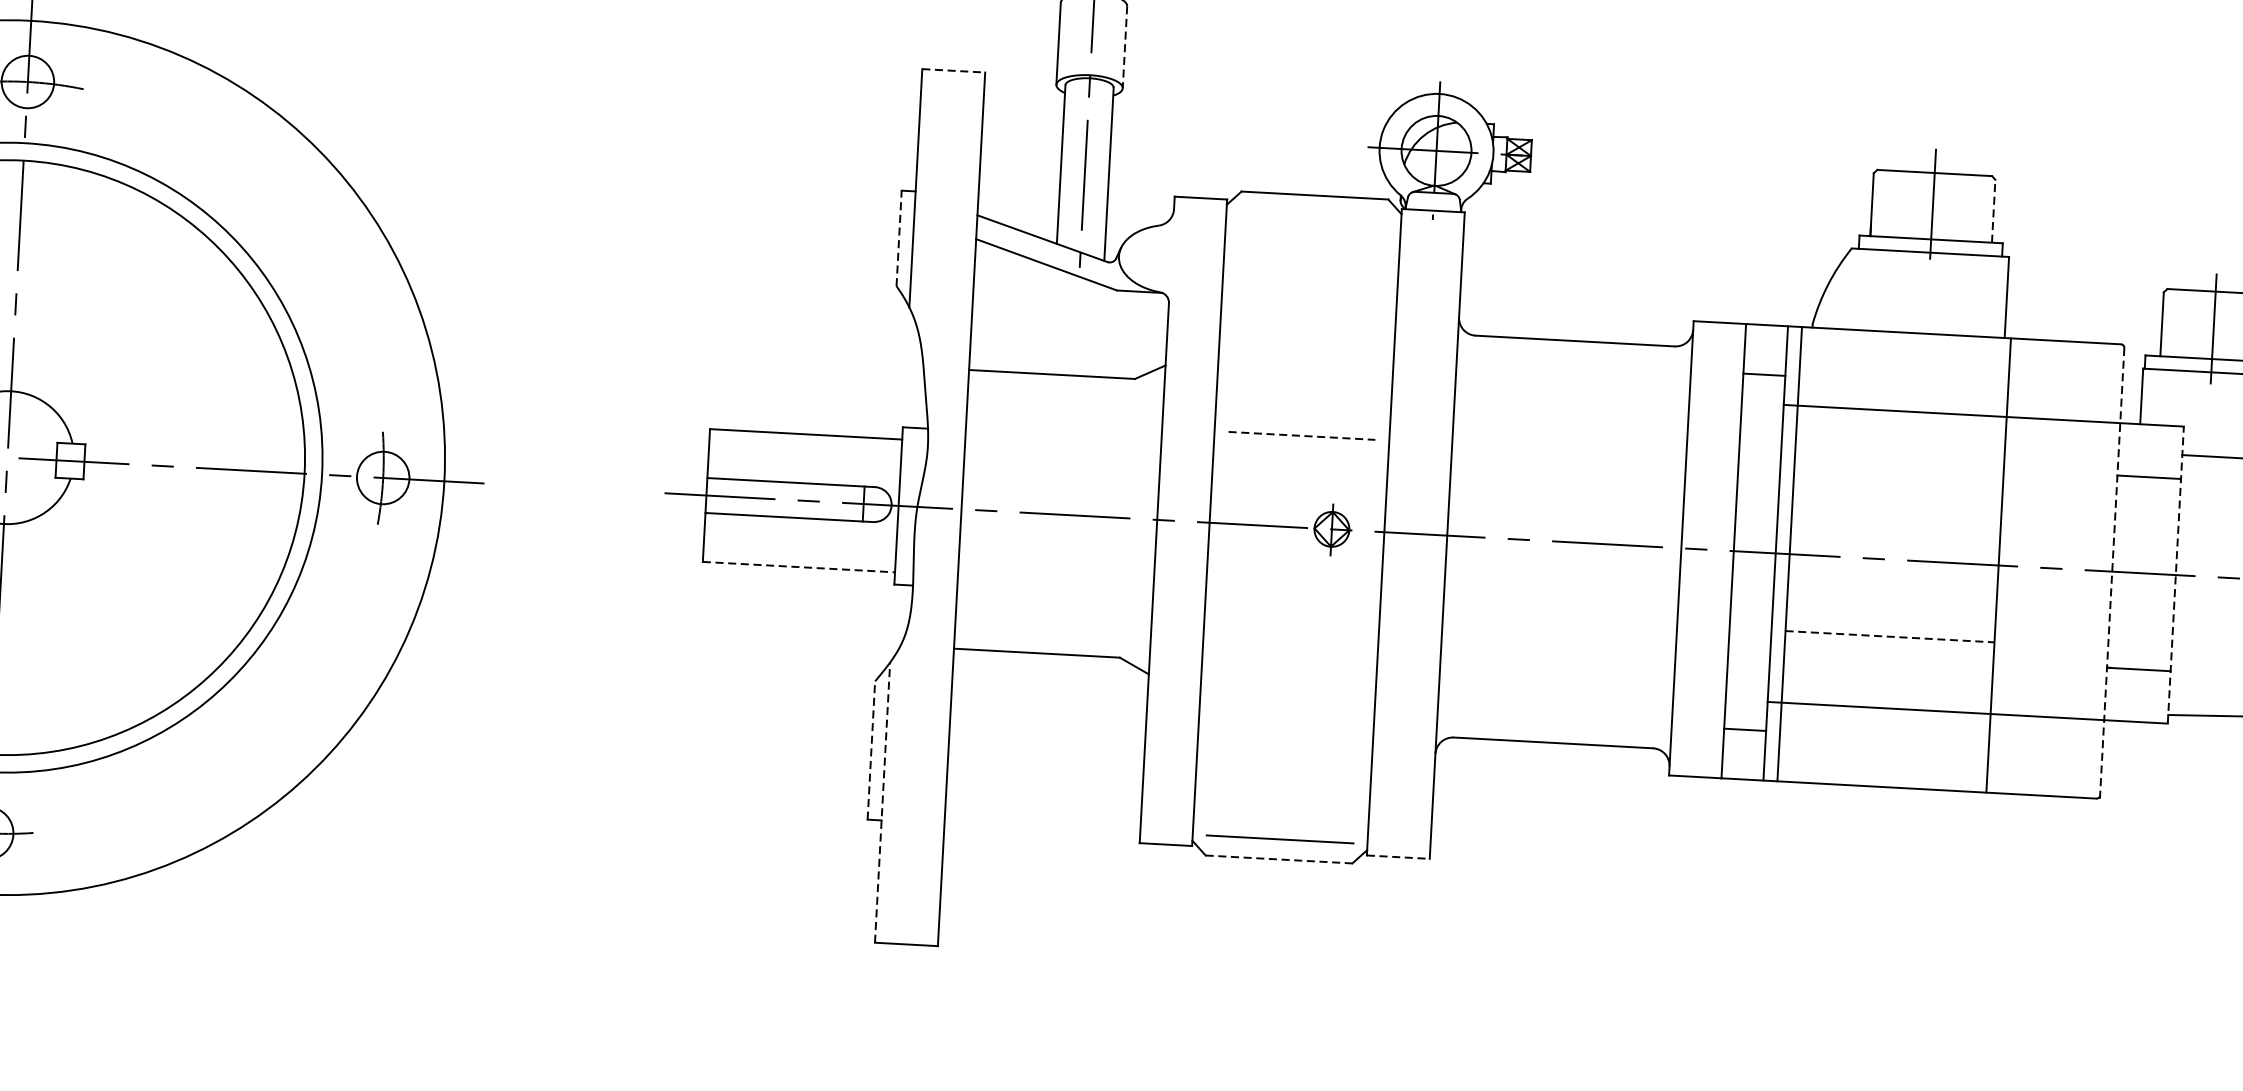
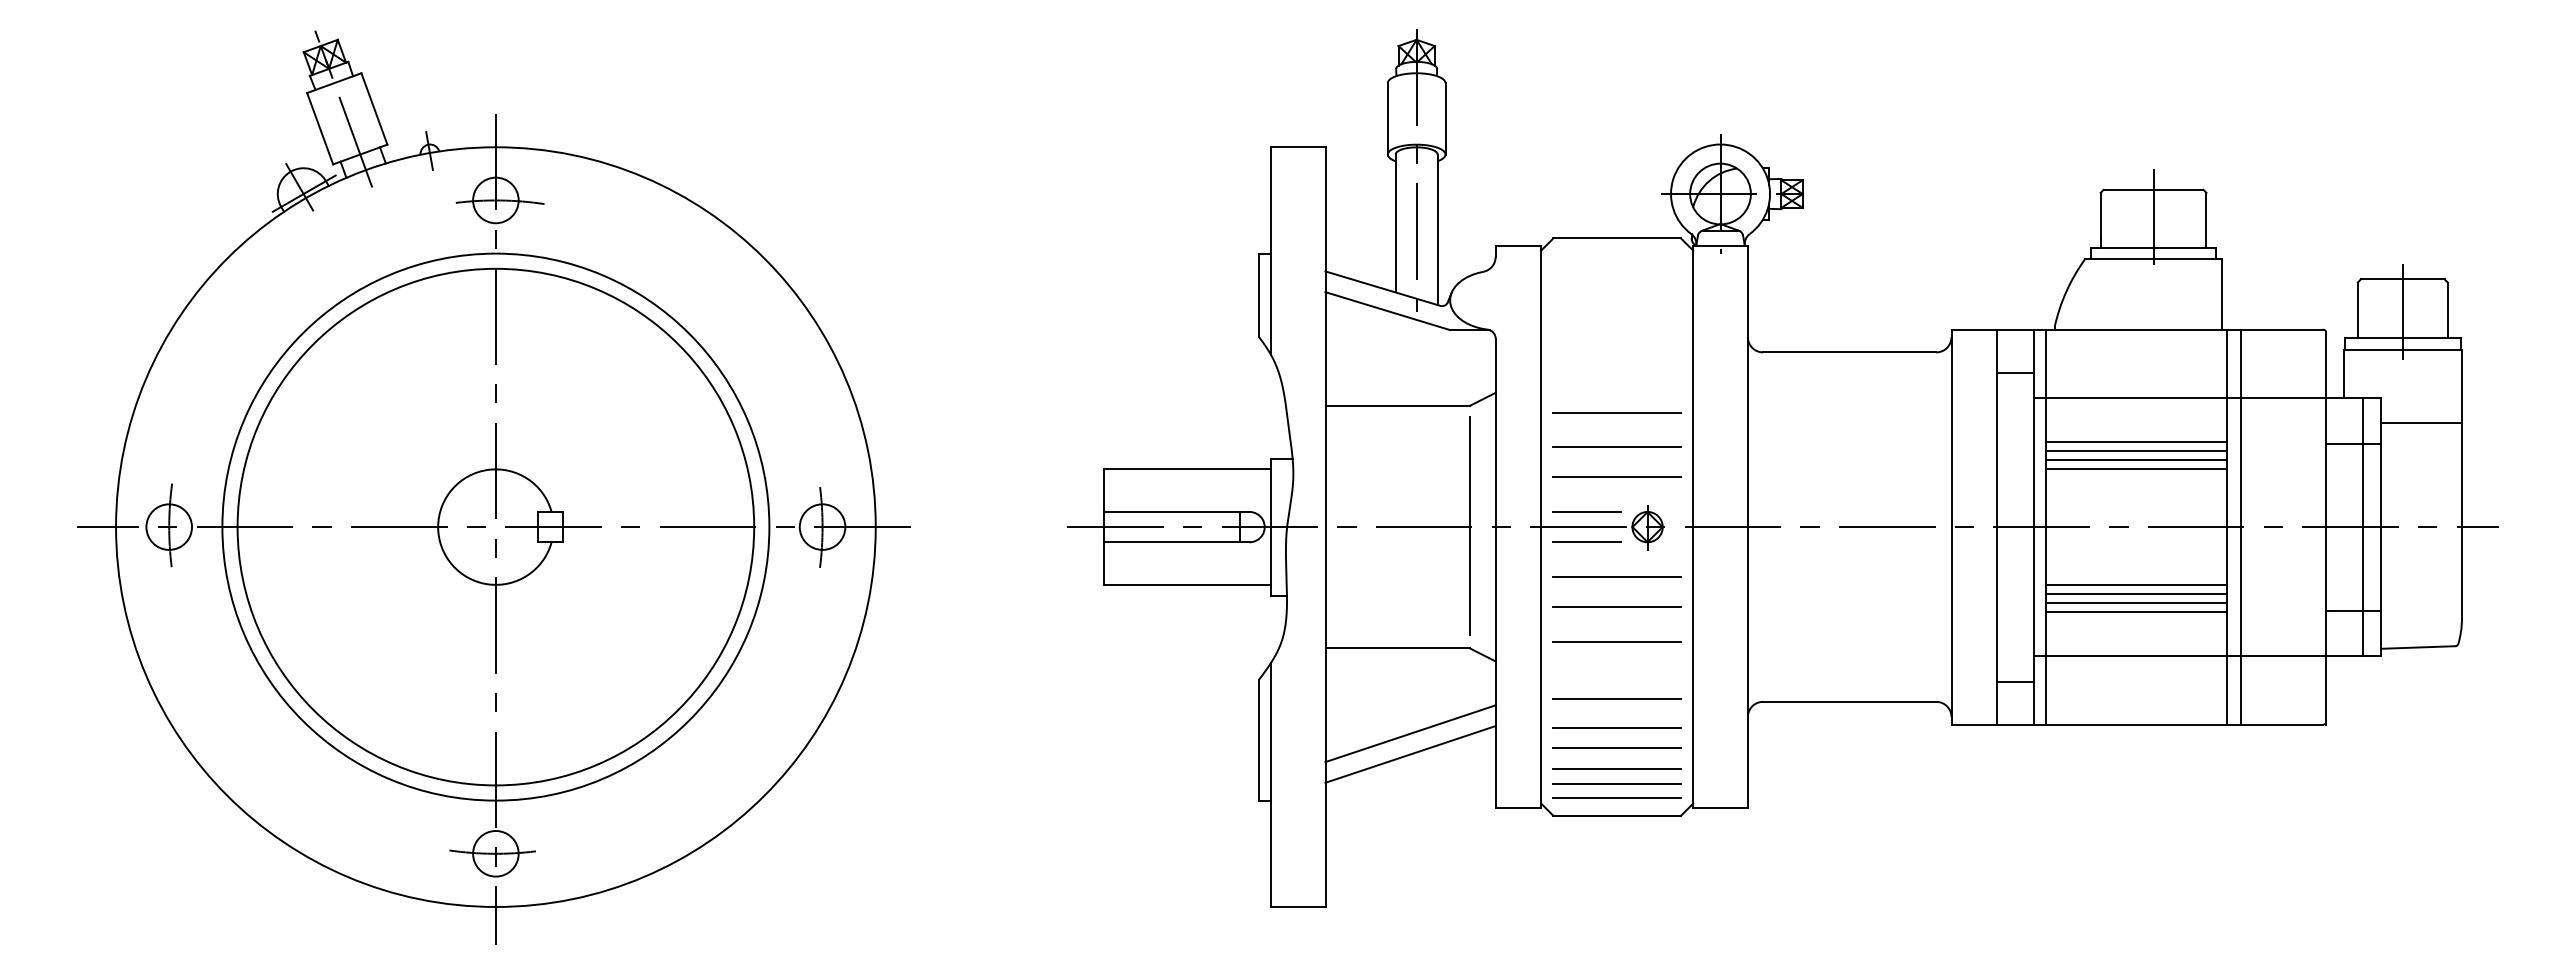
line: (1124, 46) -> (1445, 118), dashed -> solid
line: (954, 71) -> (1298, 147), dashed -> solid
line: (1993, 210) -> (2206, 219), dashed -> solid
line: (898, 238) -> (1258, 295), dashed -> solid
line: (1304, 395) -> (1617, 412), added
line: (1302, 435) -> (1617, 447), dashed -> solid
line: (1899, 462) -> (2136, 442), added
line: (1300, 470) -> (1617, 477), added
line: (1898, 472) -> (2136, 451), added
line: (1898, 483) -> (2136, 460), added
line: (1897, 493) -> (2136, 469), added
line: (1263, 507) -> (1587, 511), added
line: (1127, 516) -> (1469, 525), added
line: (1261, 543) -> (1587, 542), added
line: (2014, 565) -> (2241, 526), added
line: (799, 566) -> (1187, 584), dashed -> solid
line: (2155, 573) -> (2363, 526), added
line: (2112, 574) -> (2326, 529), dashed -> solid
line: (2175, 574) -> (2381, 526), dashed -> solid
line: (1294, 585) -> (1617, 577), added
line: (1292, 618) -> (1617, 606), added
line: (1890, 625) -> (2136, 584), added
line: (1889, 636) -> (2136, 593), dashed -> solid
line: (1889, 647) -> (2136, 603), added
line: (1289, 658) -> (1616, 641), added
line: (1888, 658) -> (2136, 612), added
line: (1286, 725) -> (1617, 699), added
line: (871, 749) -> (1258, 739), dashed -> solid
line: (1046, 751) -> (1410, 733), added
line: (1283, 757) -> (1616, 727), added
line: (1045, 776) -> (1410, 754), added
line: (1283, 782) -> (1617, 748), added
line: (882, 803) -> (1270, 785), dashed -> solid
line: (1282, 806) -> (1617, 769), added
line: (1281, 823) -> (1617, 784), added
line: (1399, 857) -> (1721, 808), dashed -> solid
line: (1279, 859) -> (1617, 815), dashed -> solid

